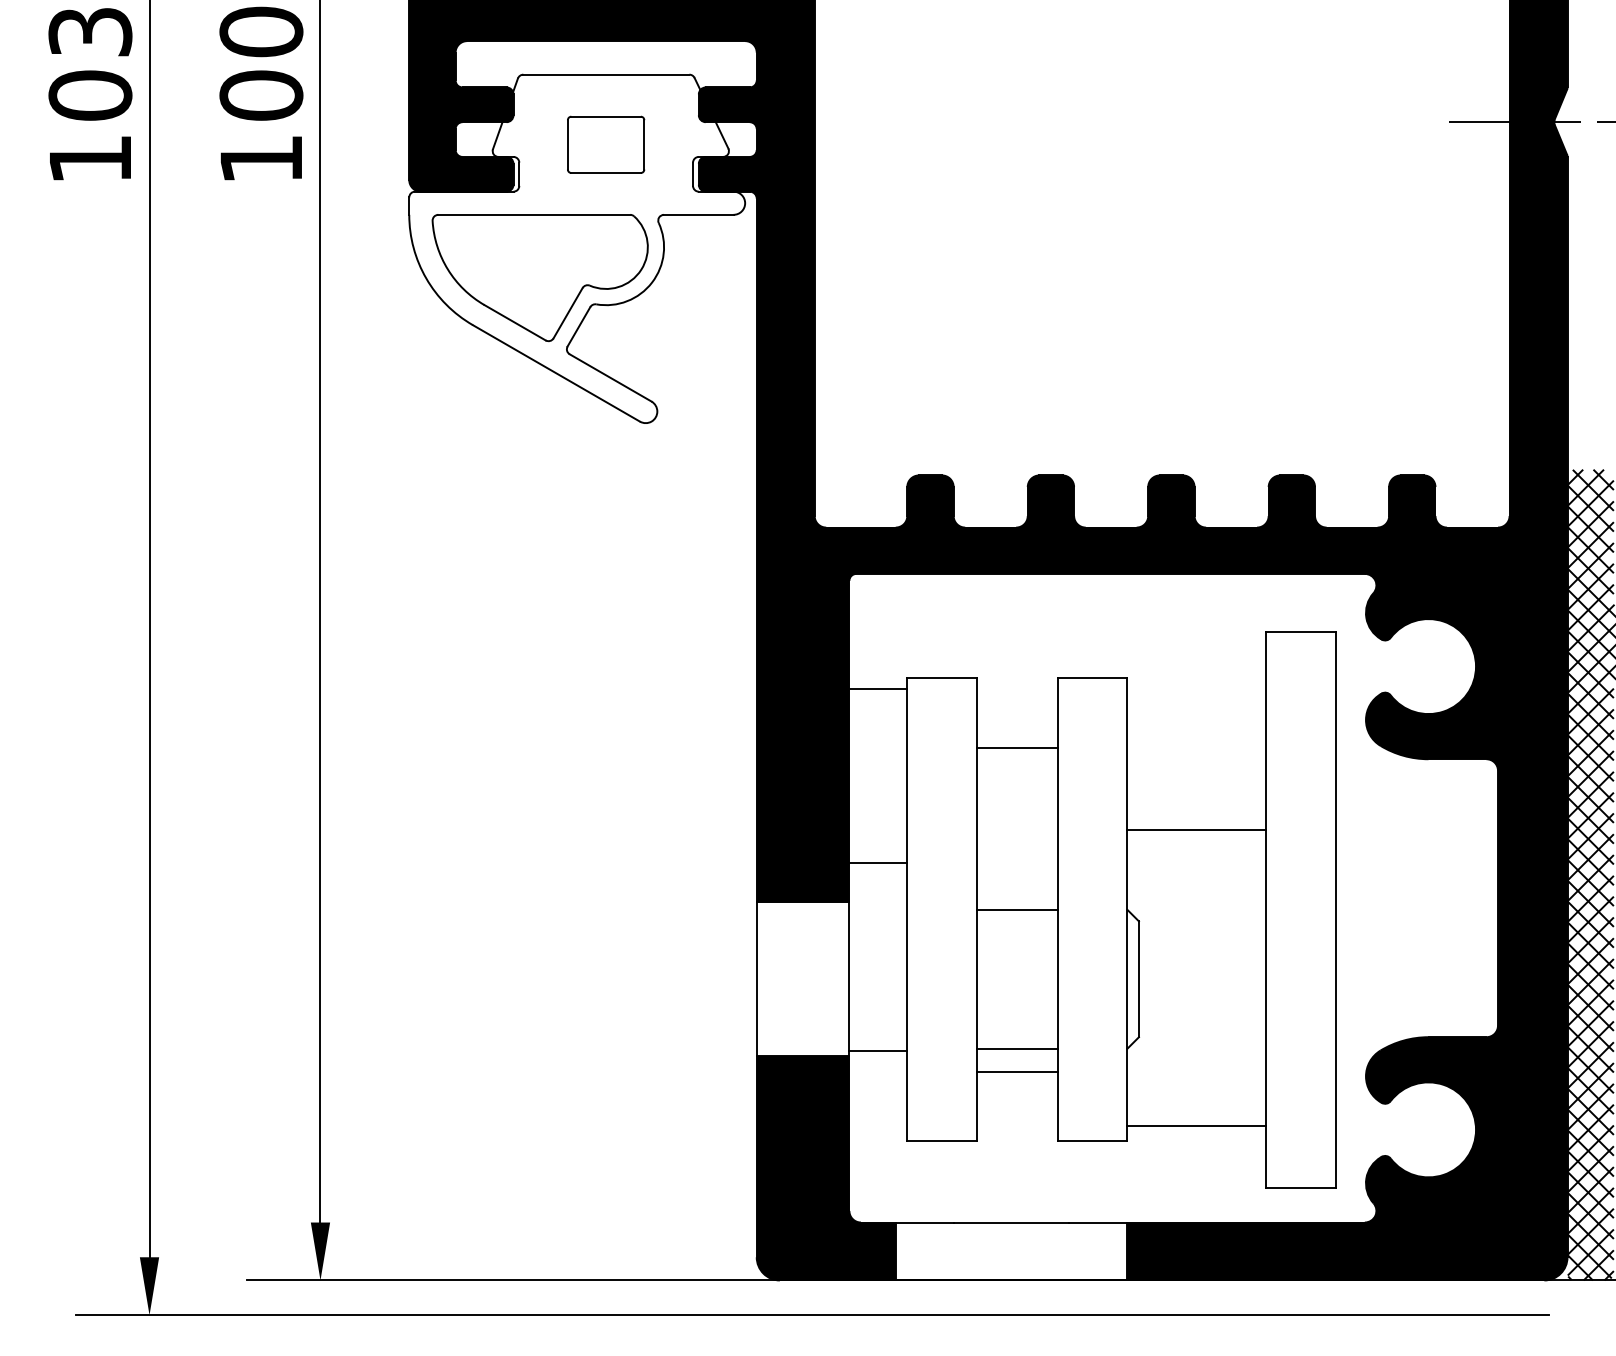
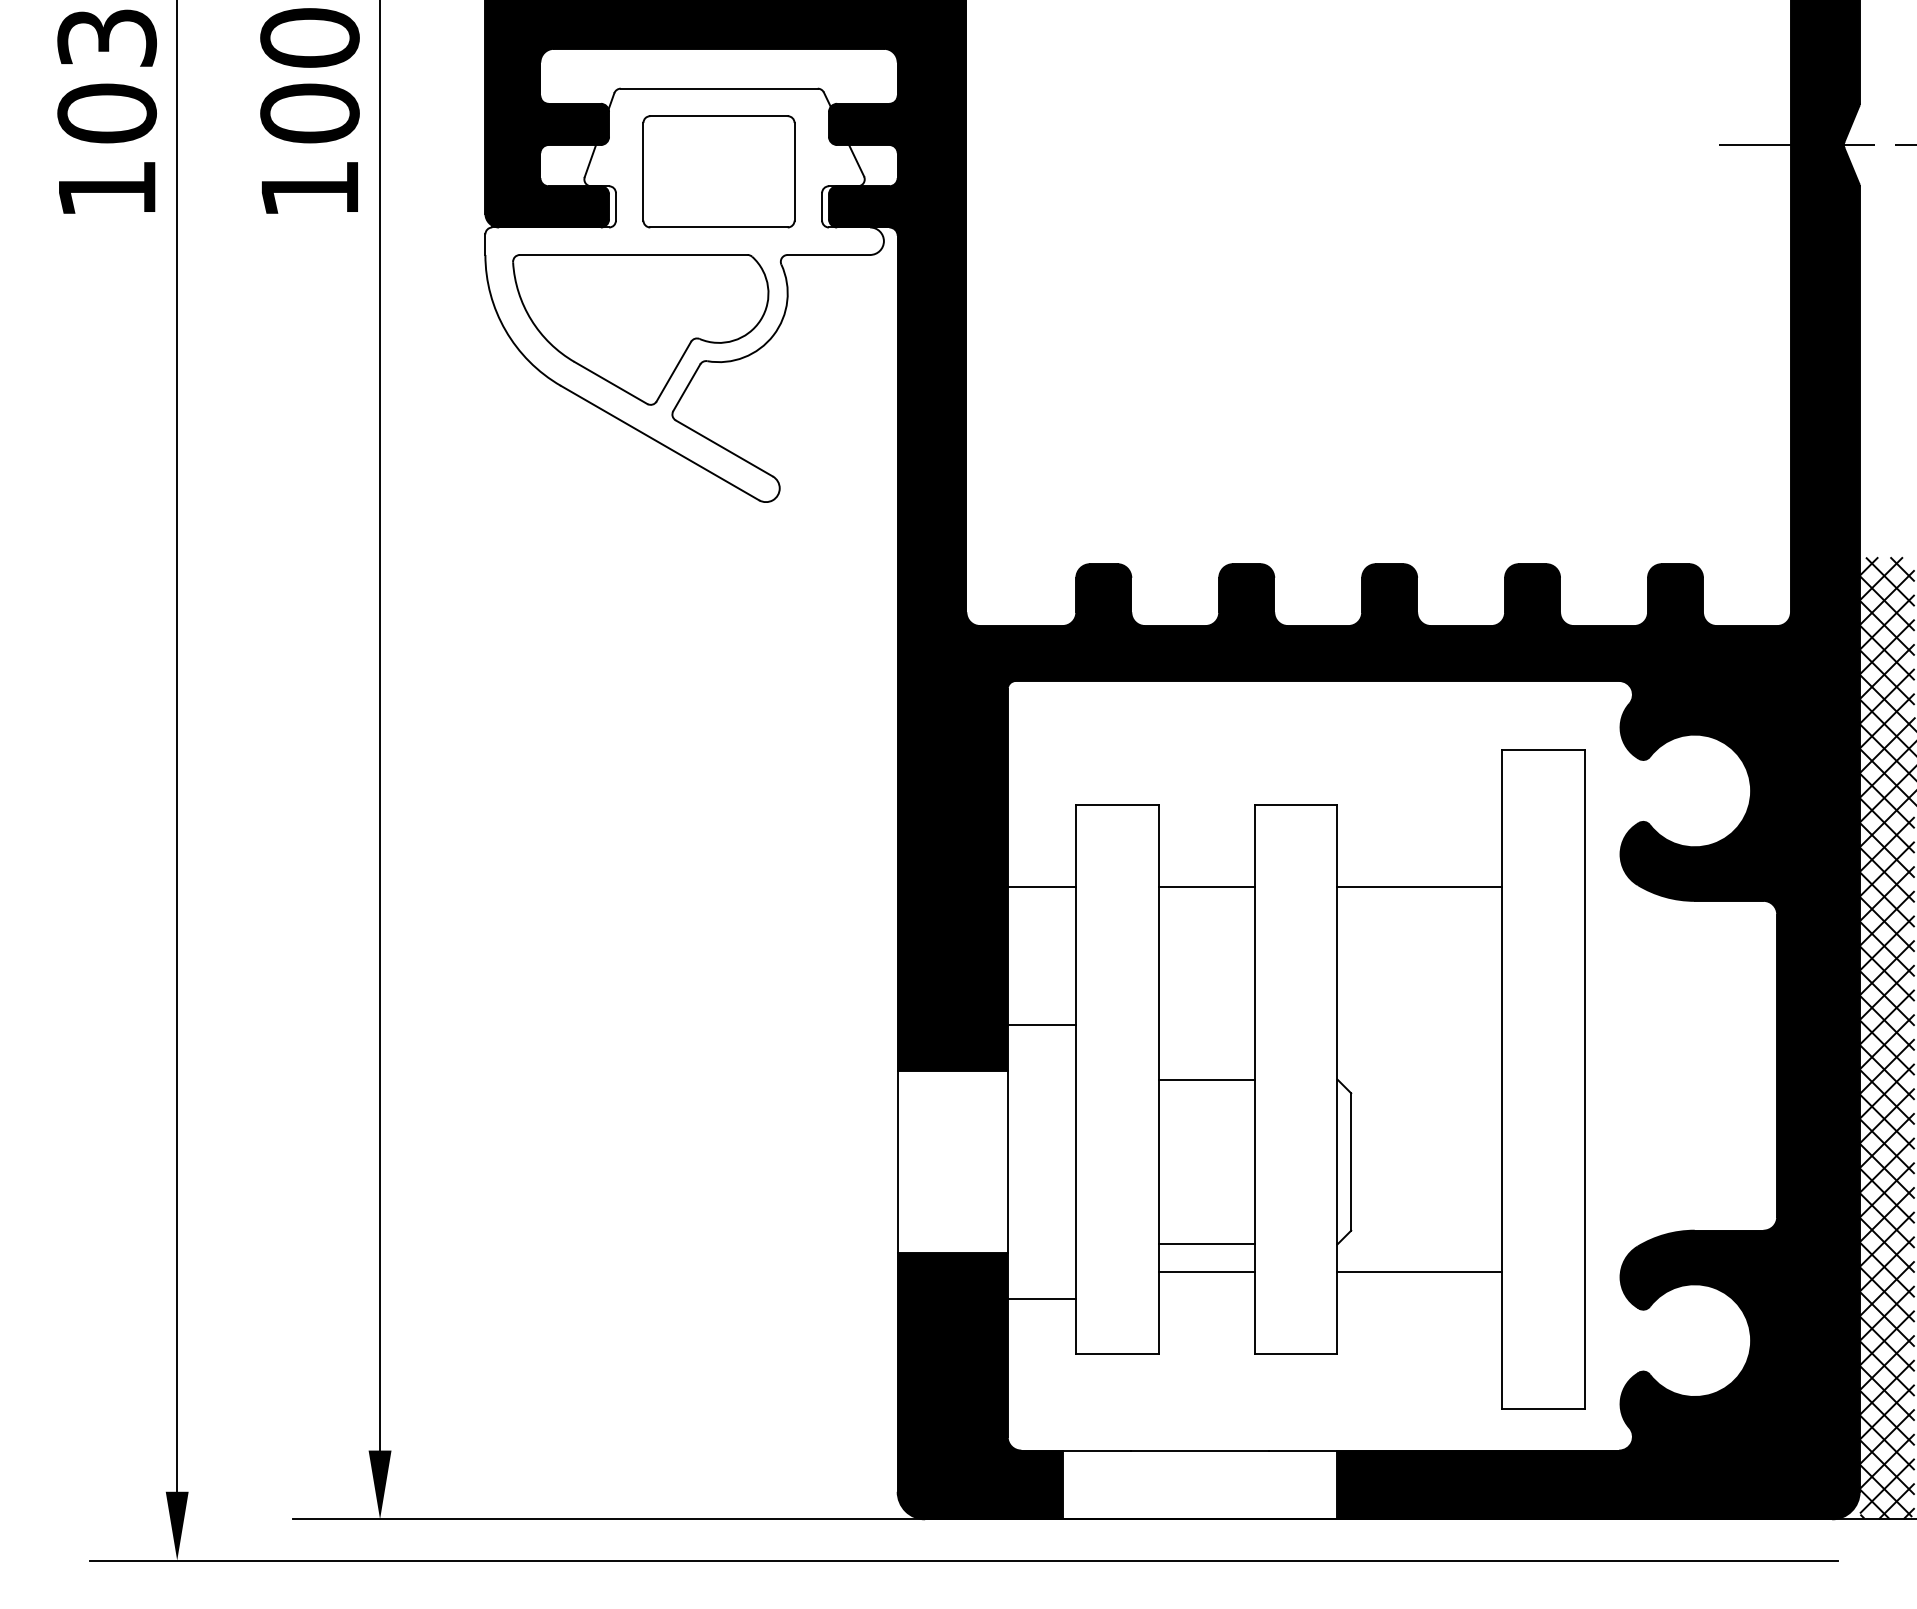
part: (605, 144) -> (718, 171), size x1.67
line: (878, 688) -> (1042, 886), moved
line: (1196, 829) -> (1419, 886), moved
line: (878, 1051) -> (1042, 1299), moved
line: (1196, 1125) -> (1419, 1271), moved

